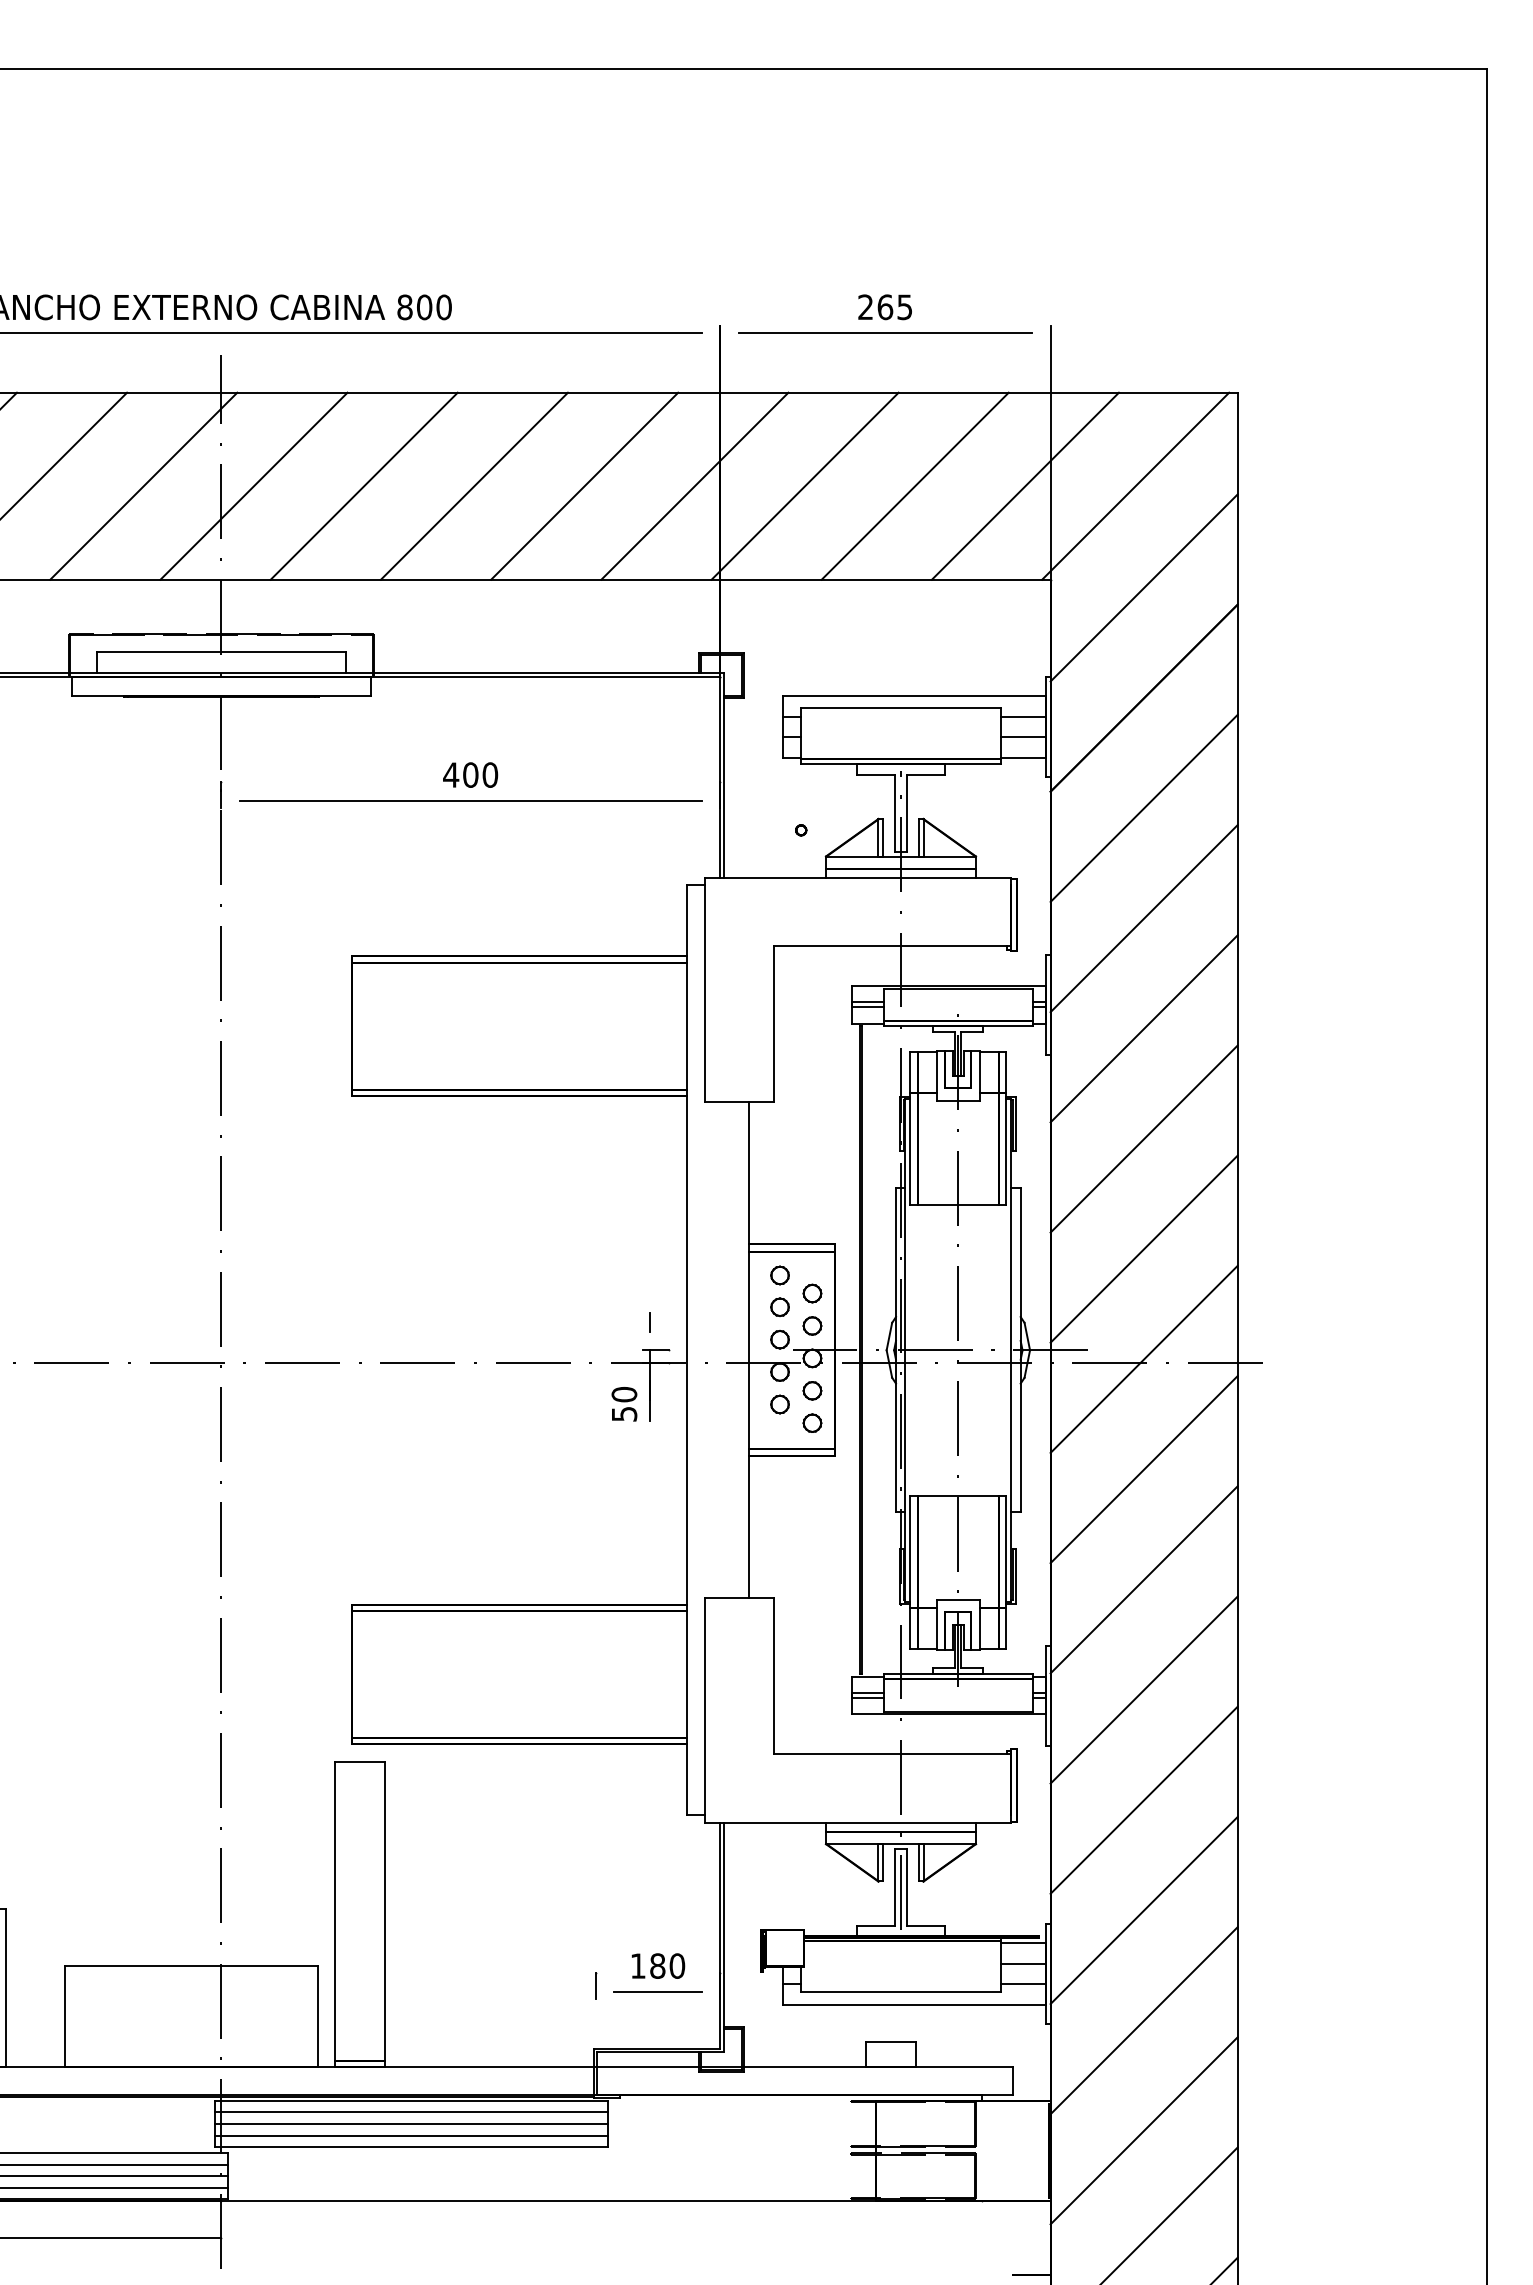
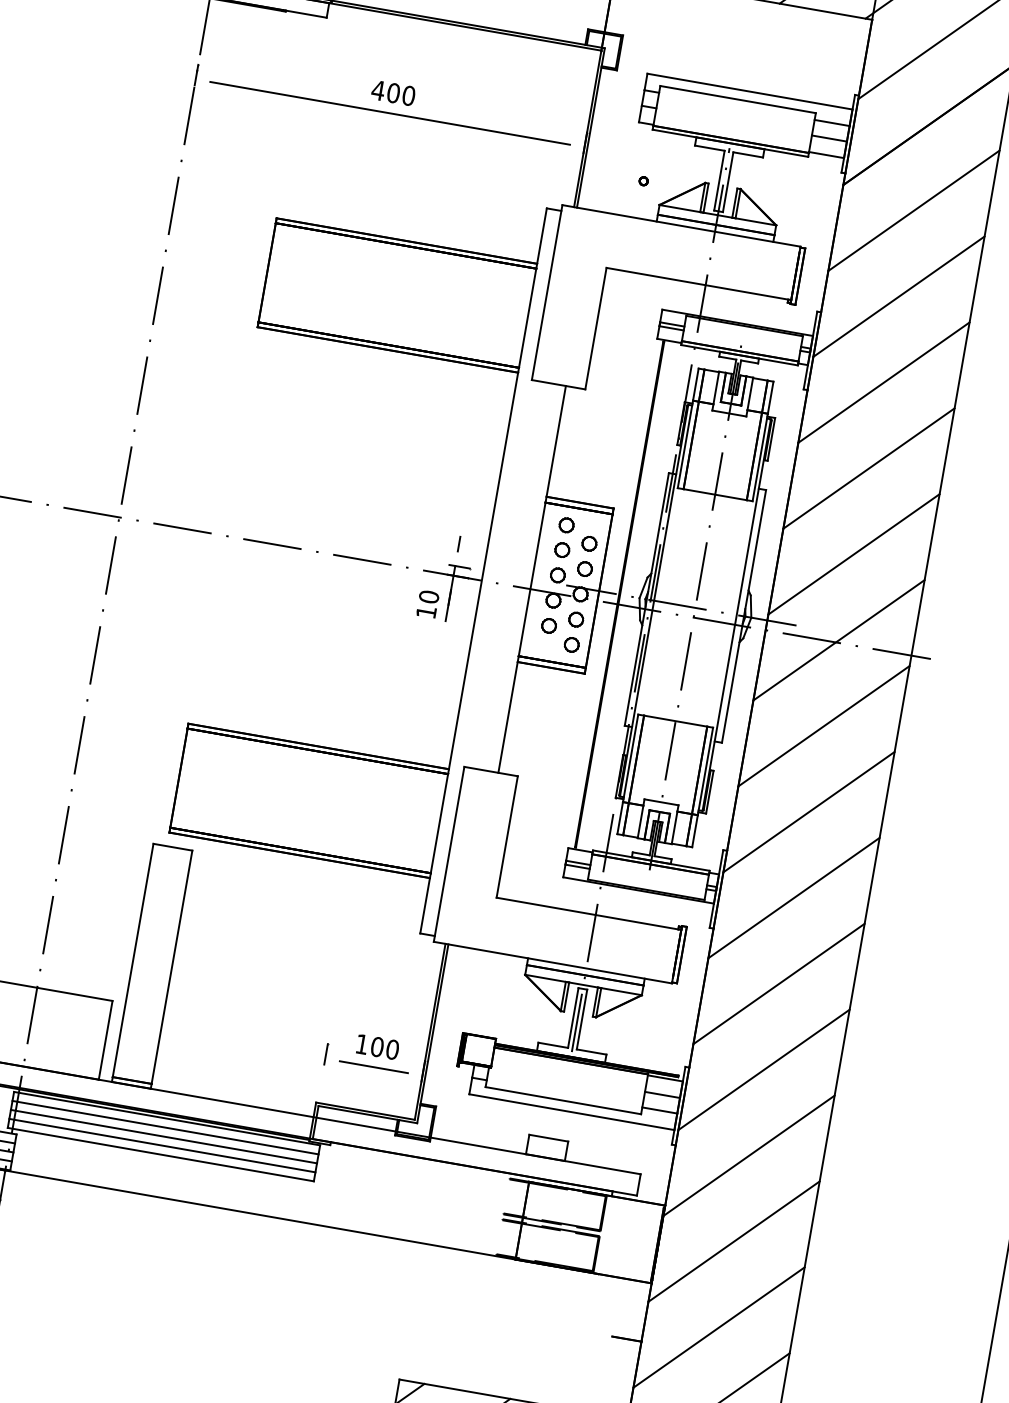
text: (624, 1414) -> (426, 612), 50 -> 10
text: (657, 1965) -> (377, 1046), 180 -> 100

